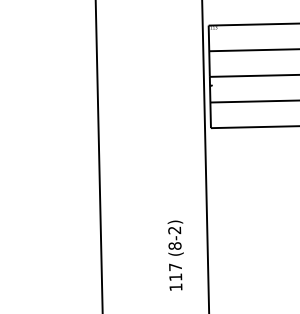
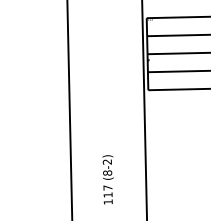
text: (175, 255) -> (107, 179), moved

